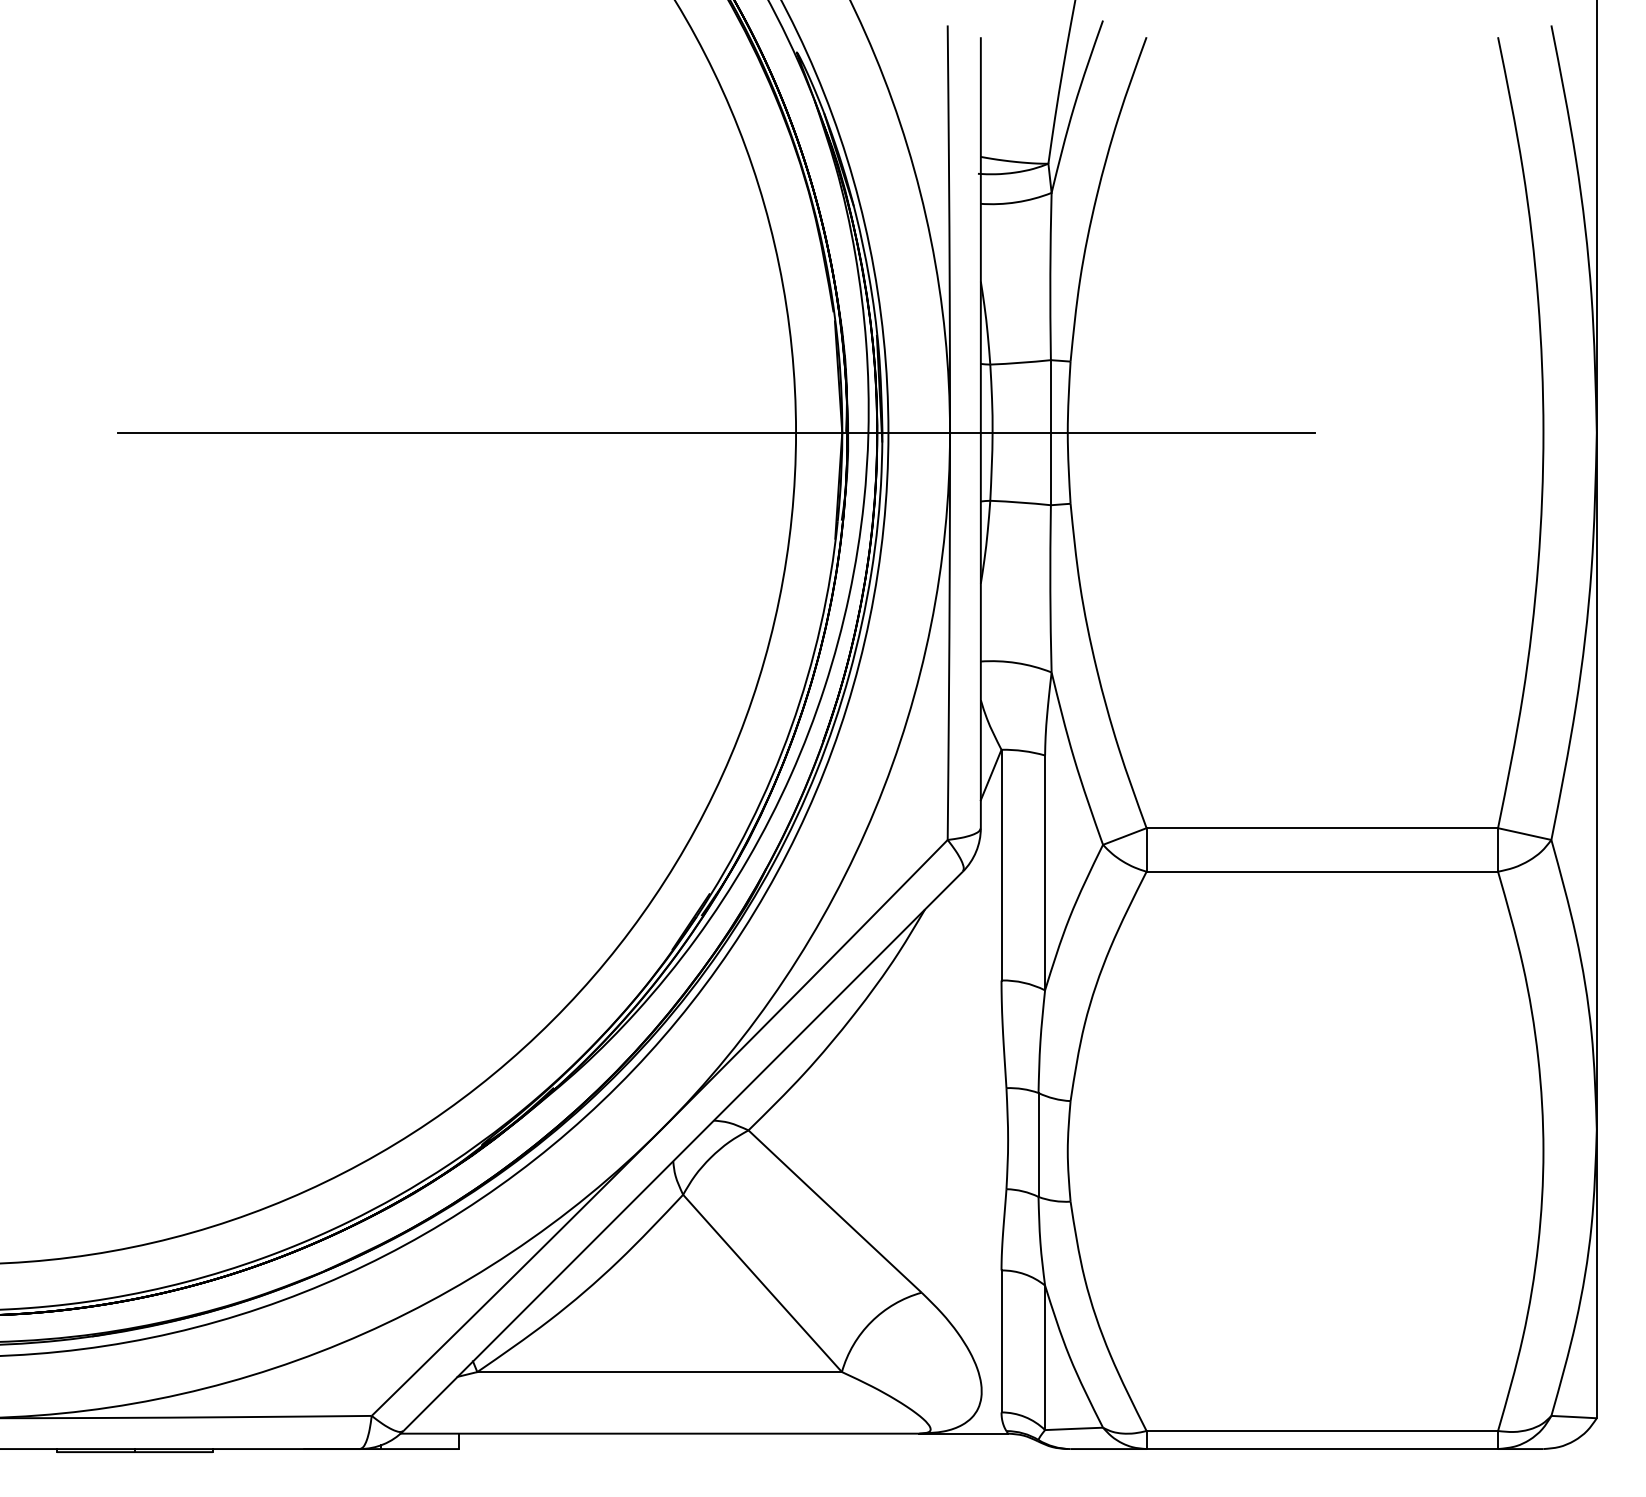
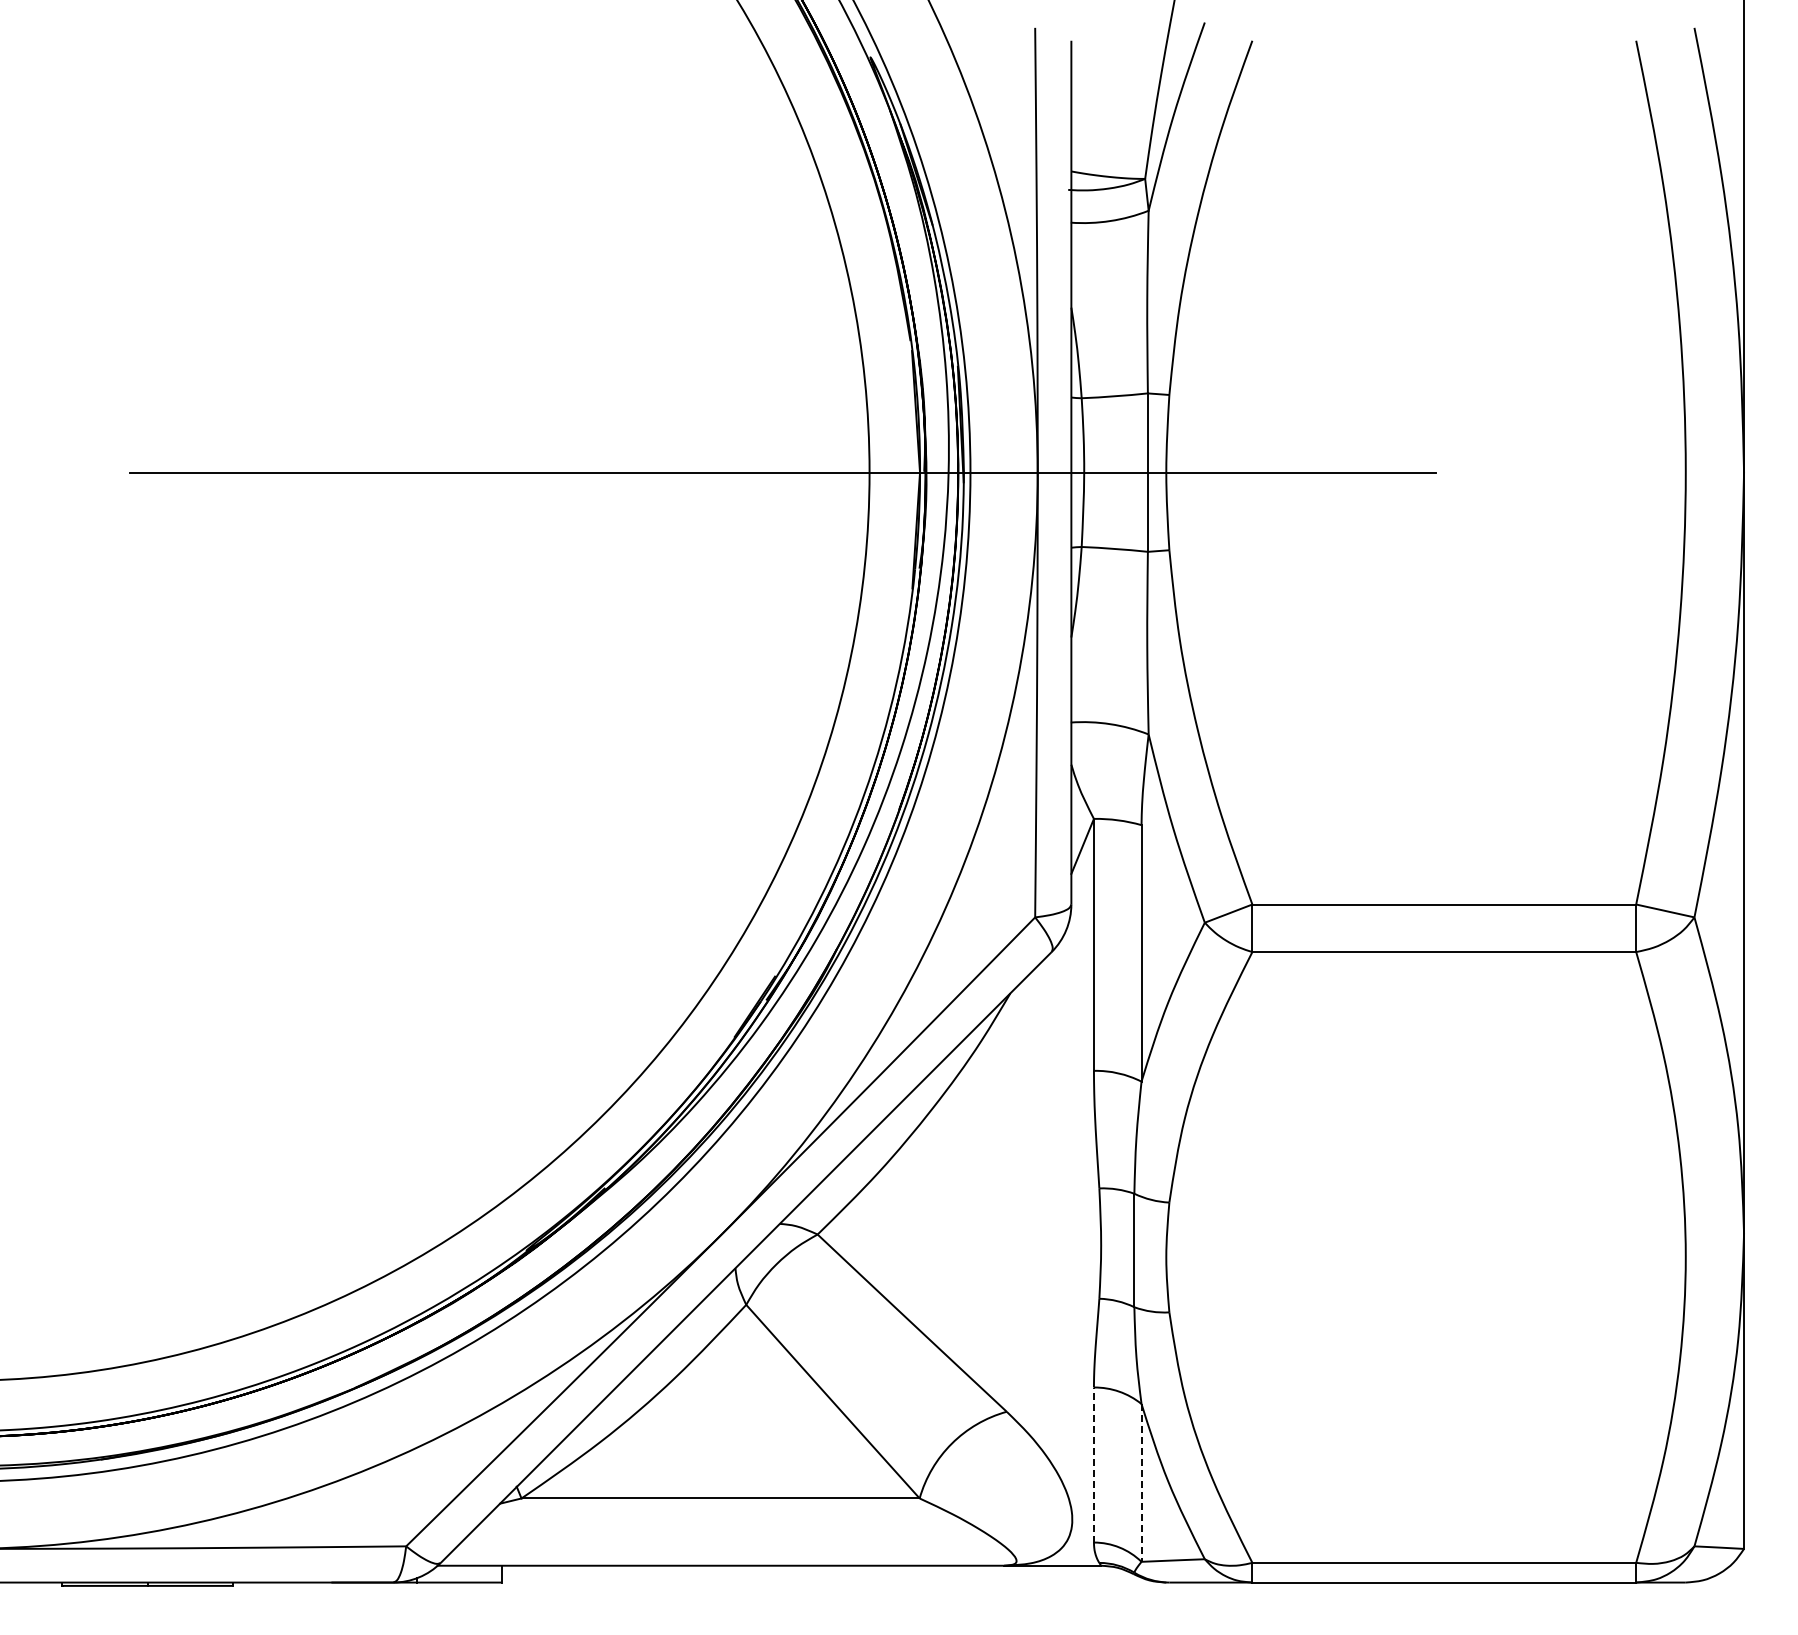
line: (1001, 1341) -> (1093, 1465), solid -> dashed
line: (1045, 1357) -> (1141, 1482), solid -> dashed

